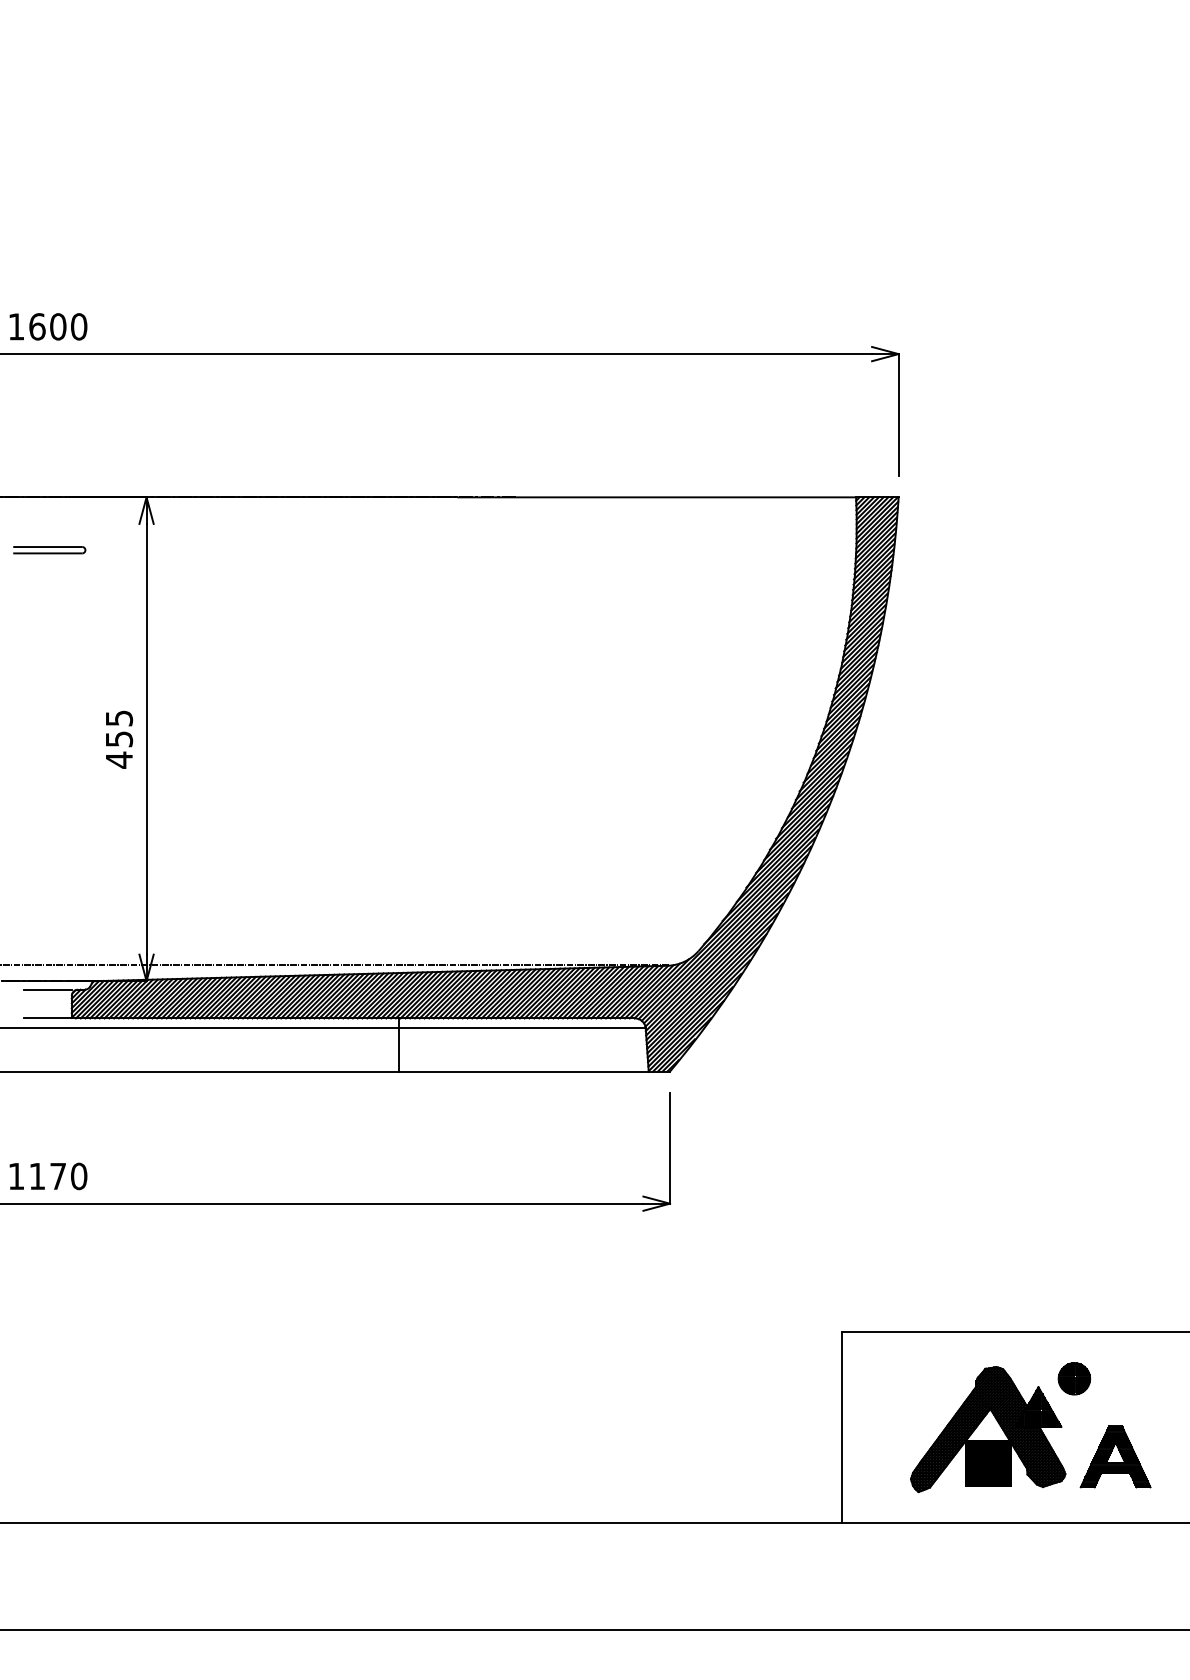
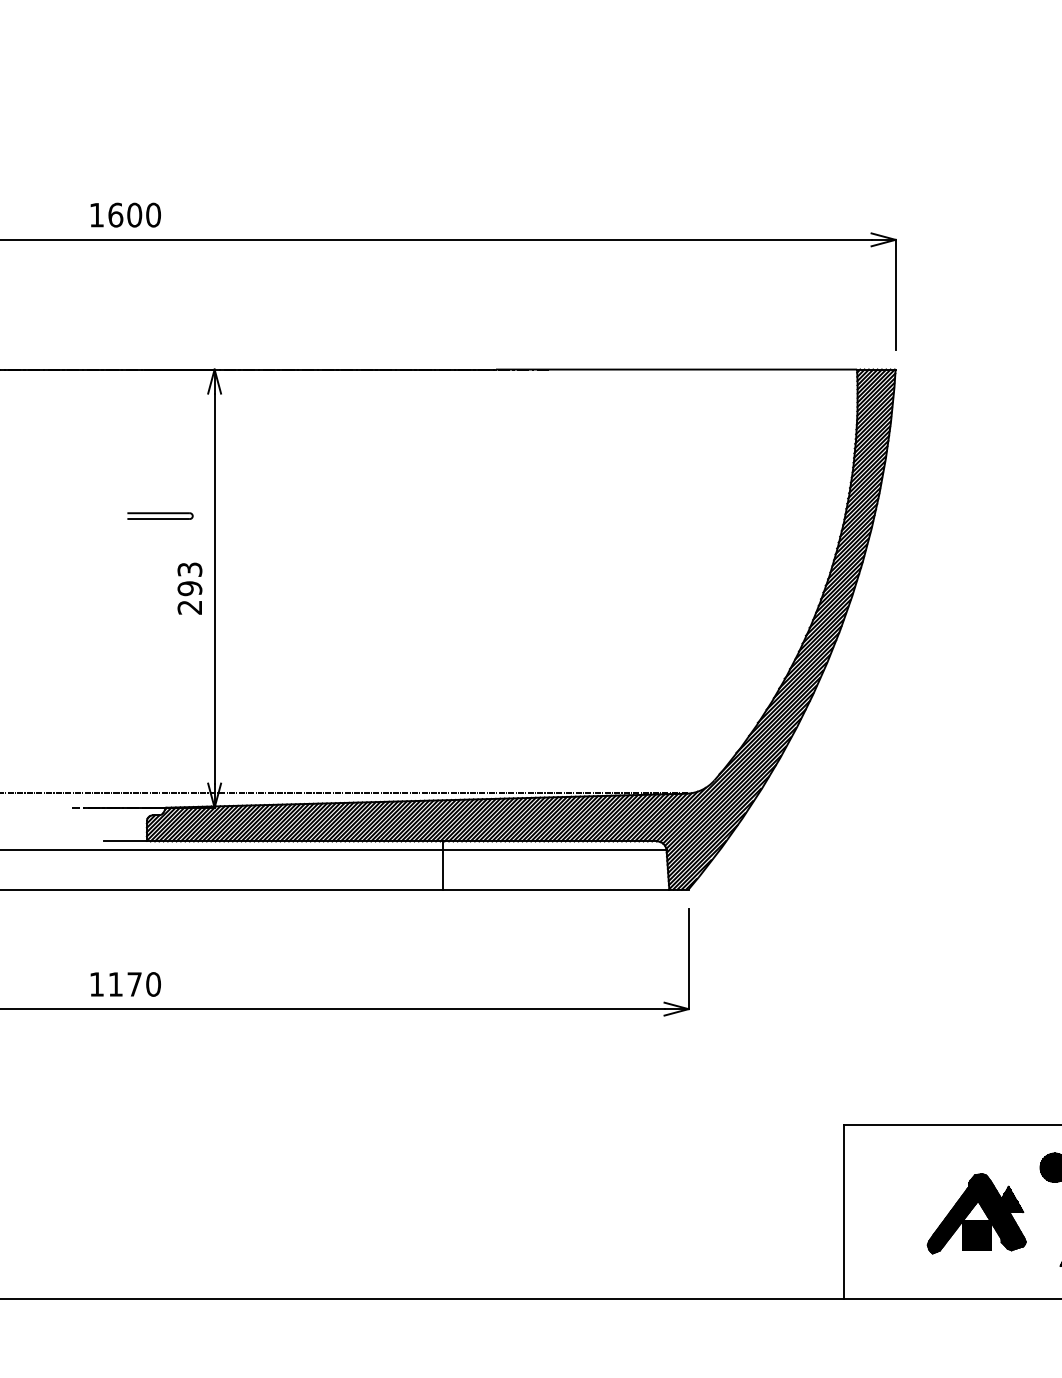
part: (49, 550) -> (160, 516), moved
text: (118, 739) -> (189, 588), 455 -> 293
line: (47, 989) -> (124, 815), removed
part: (988, 1429) -> (976, 1213), size x0.7

